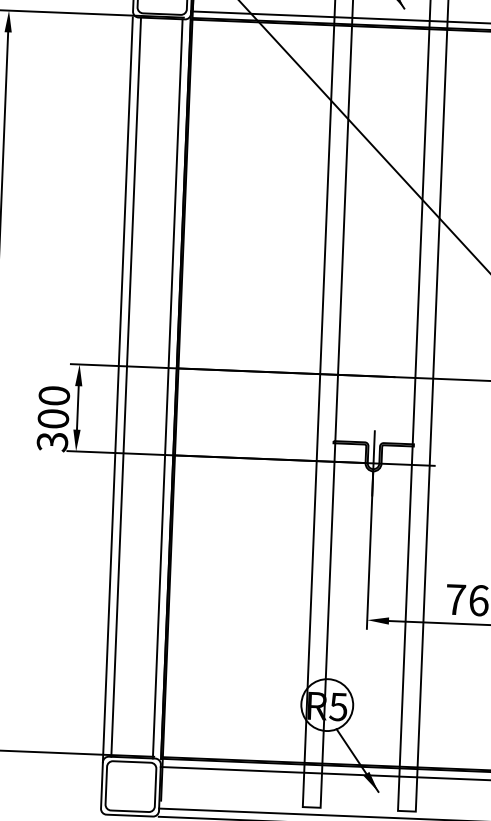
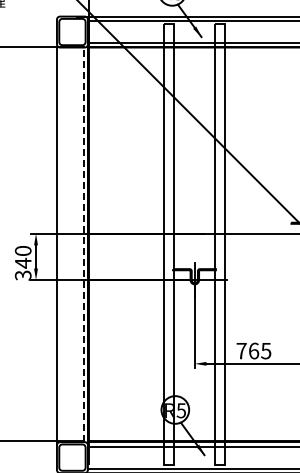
line: (126, 386) -> (61, 244), removed
line: (167, 388) -> (83, 244), solid -> dashed
text: (52, 417) -> (22, 262), 300 -> 340

